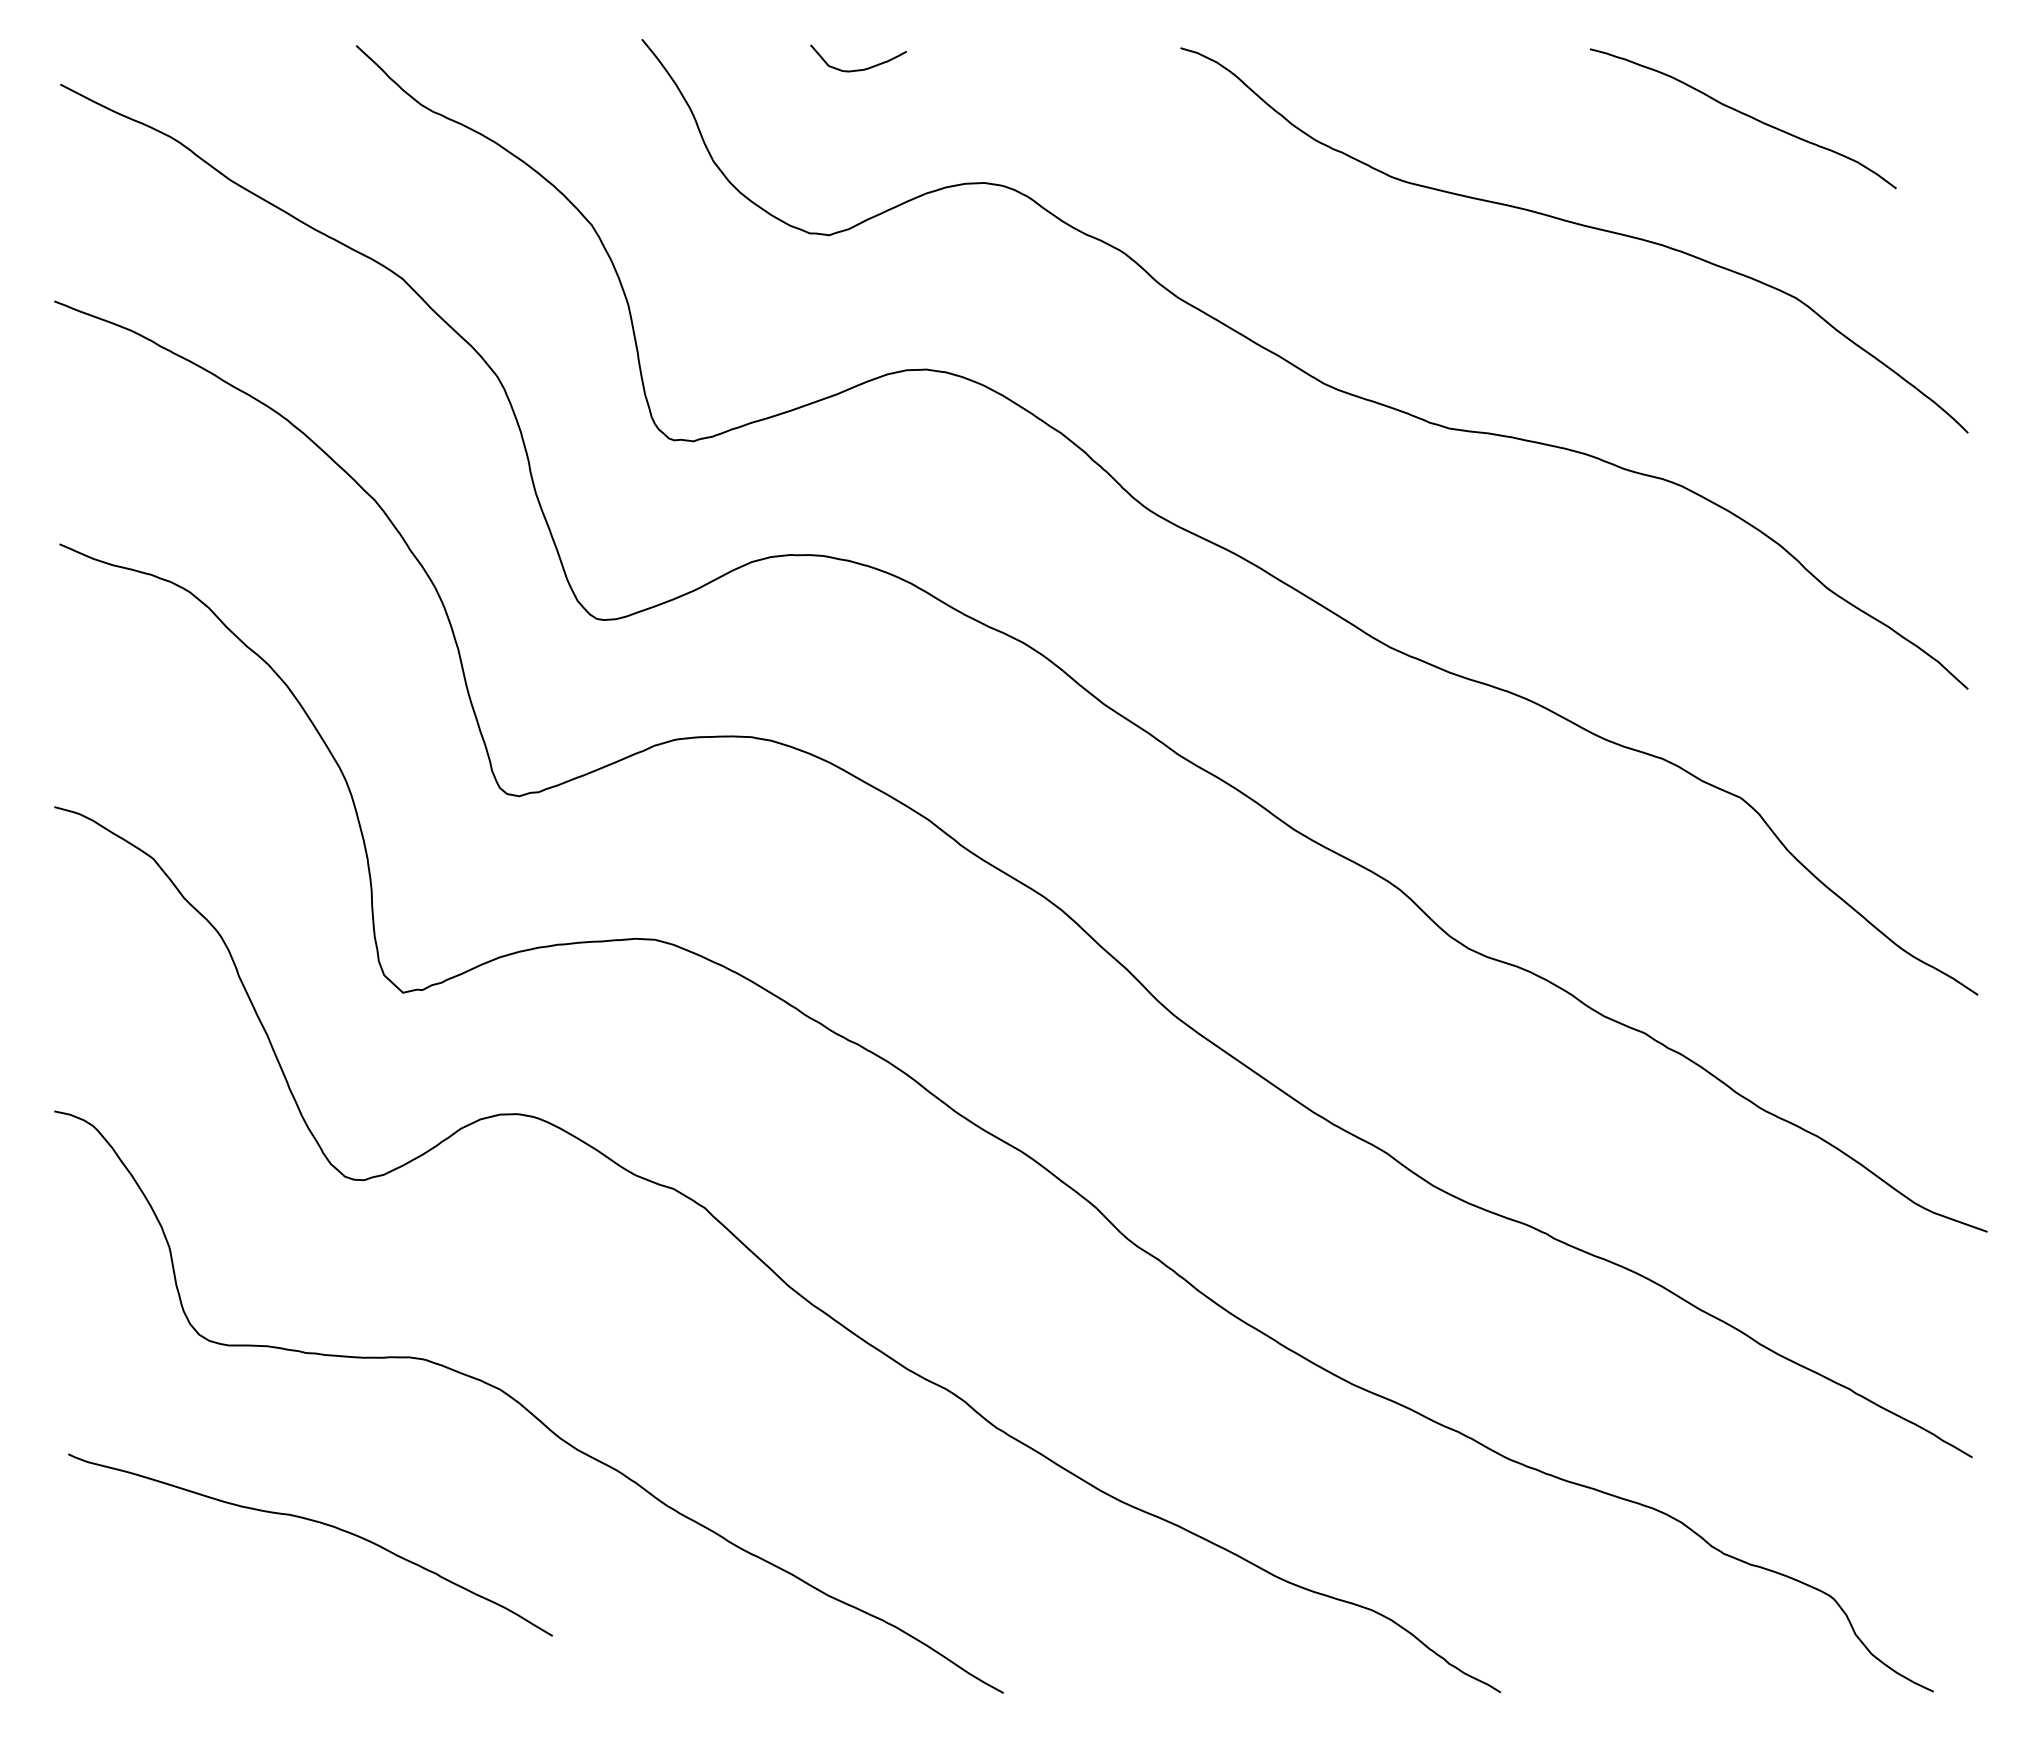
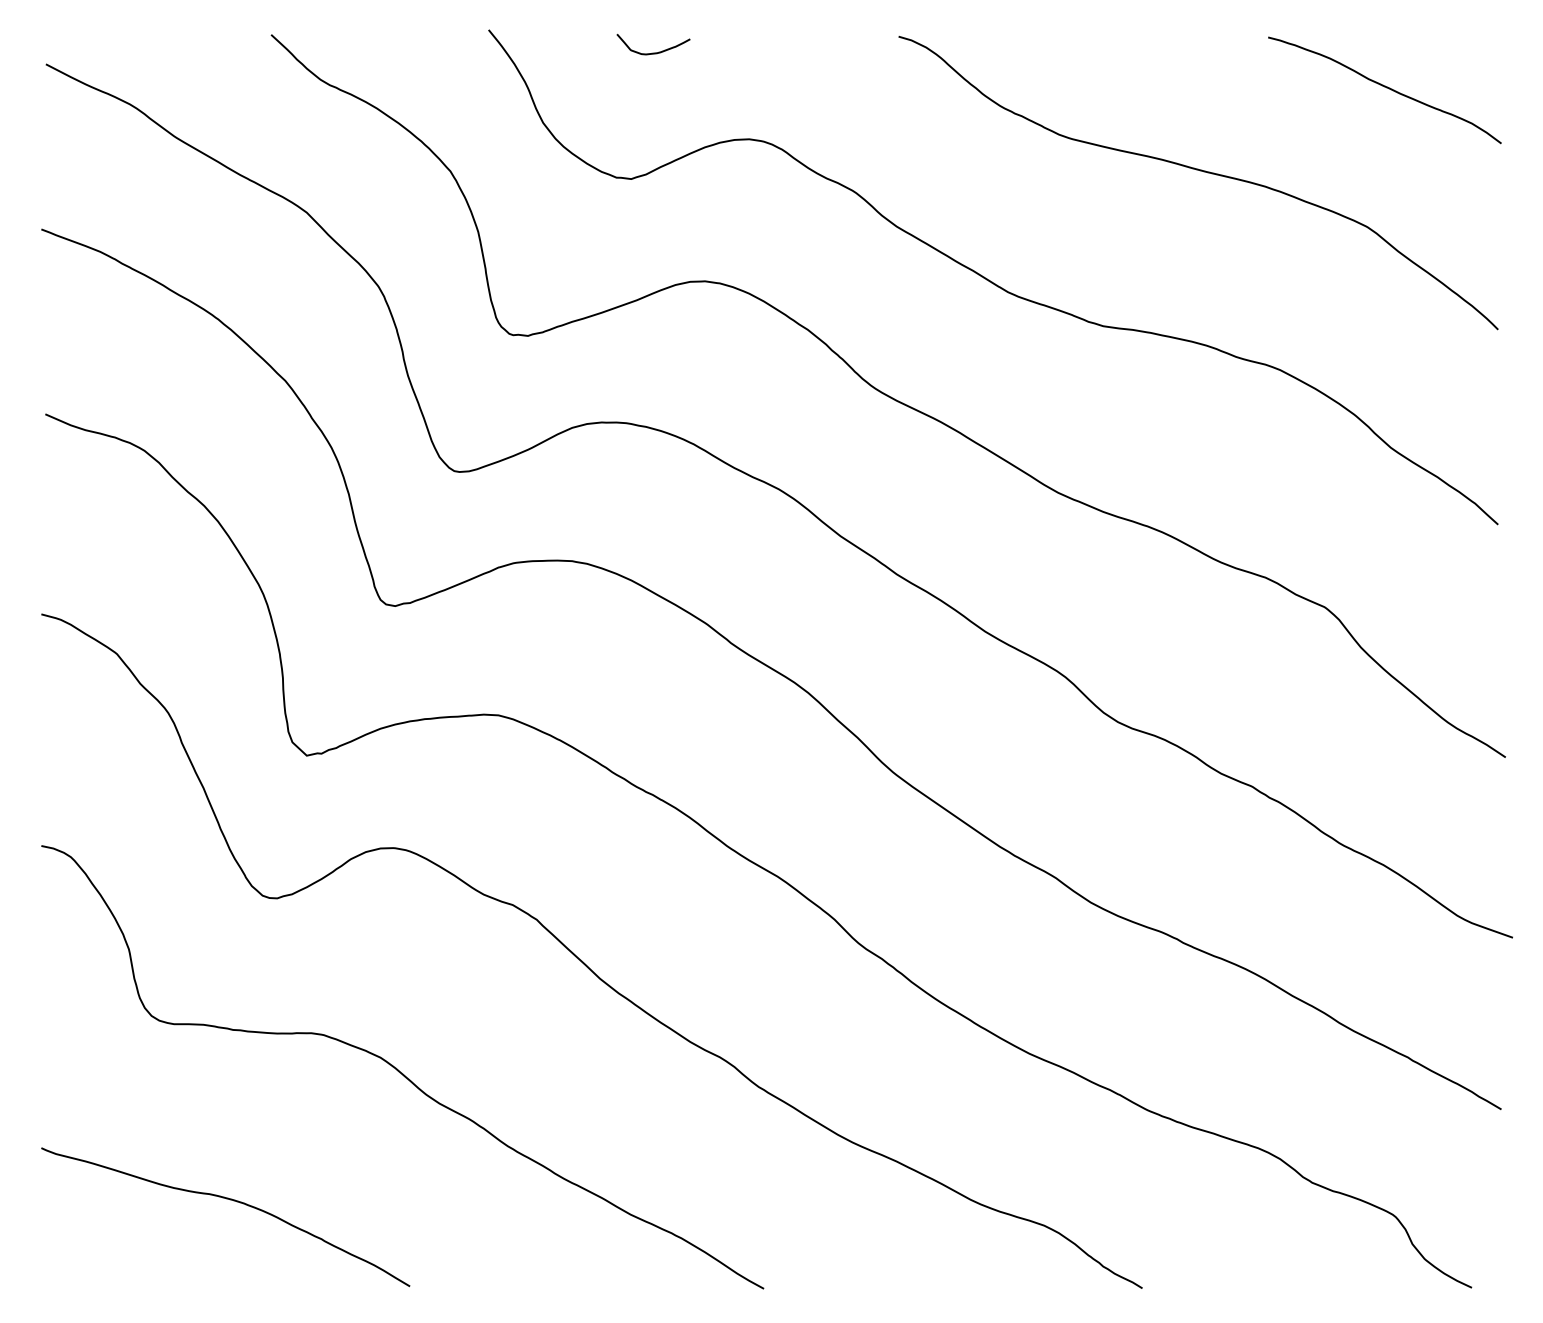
curve: (1744, 115) -> (1385, 87), moved
curve: (315, 1522) -> (229, 1200), moved

